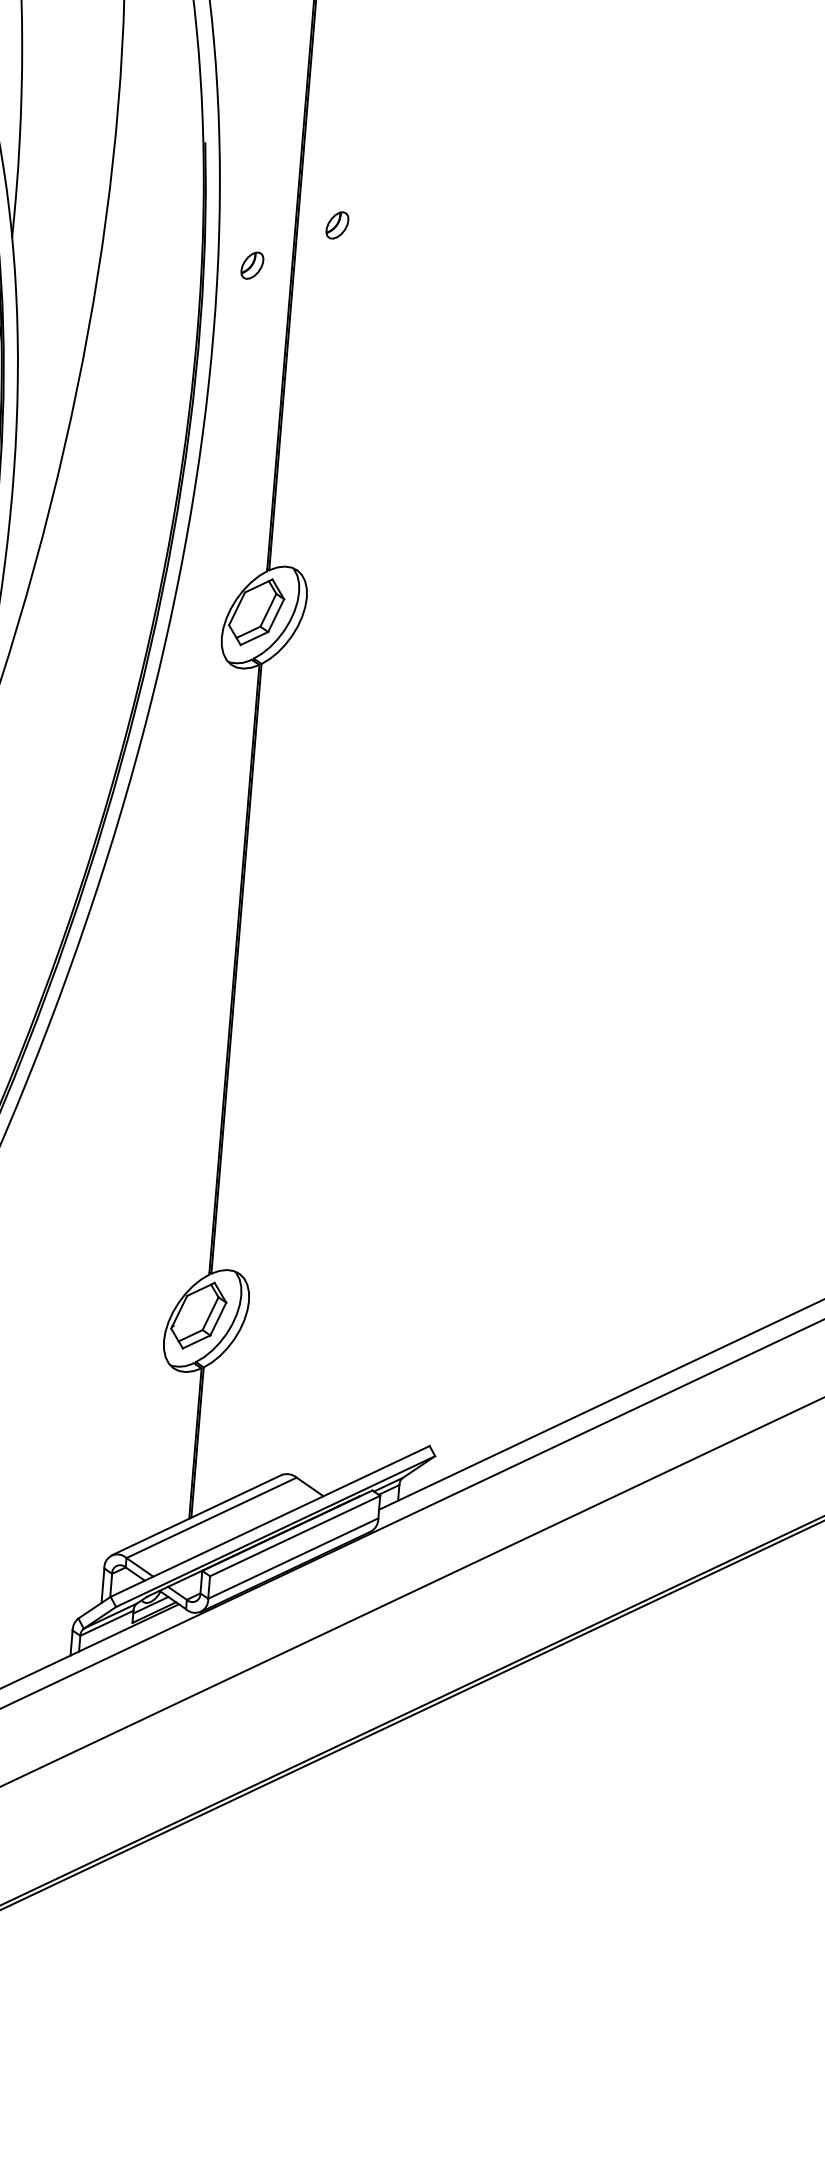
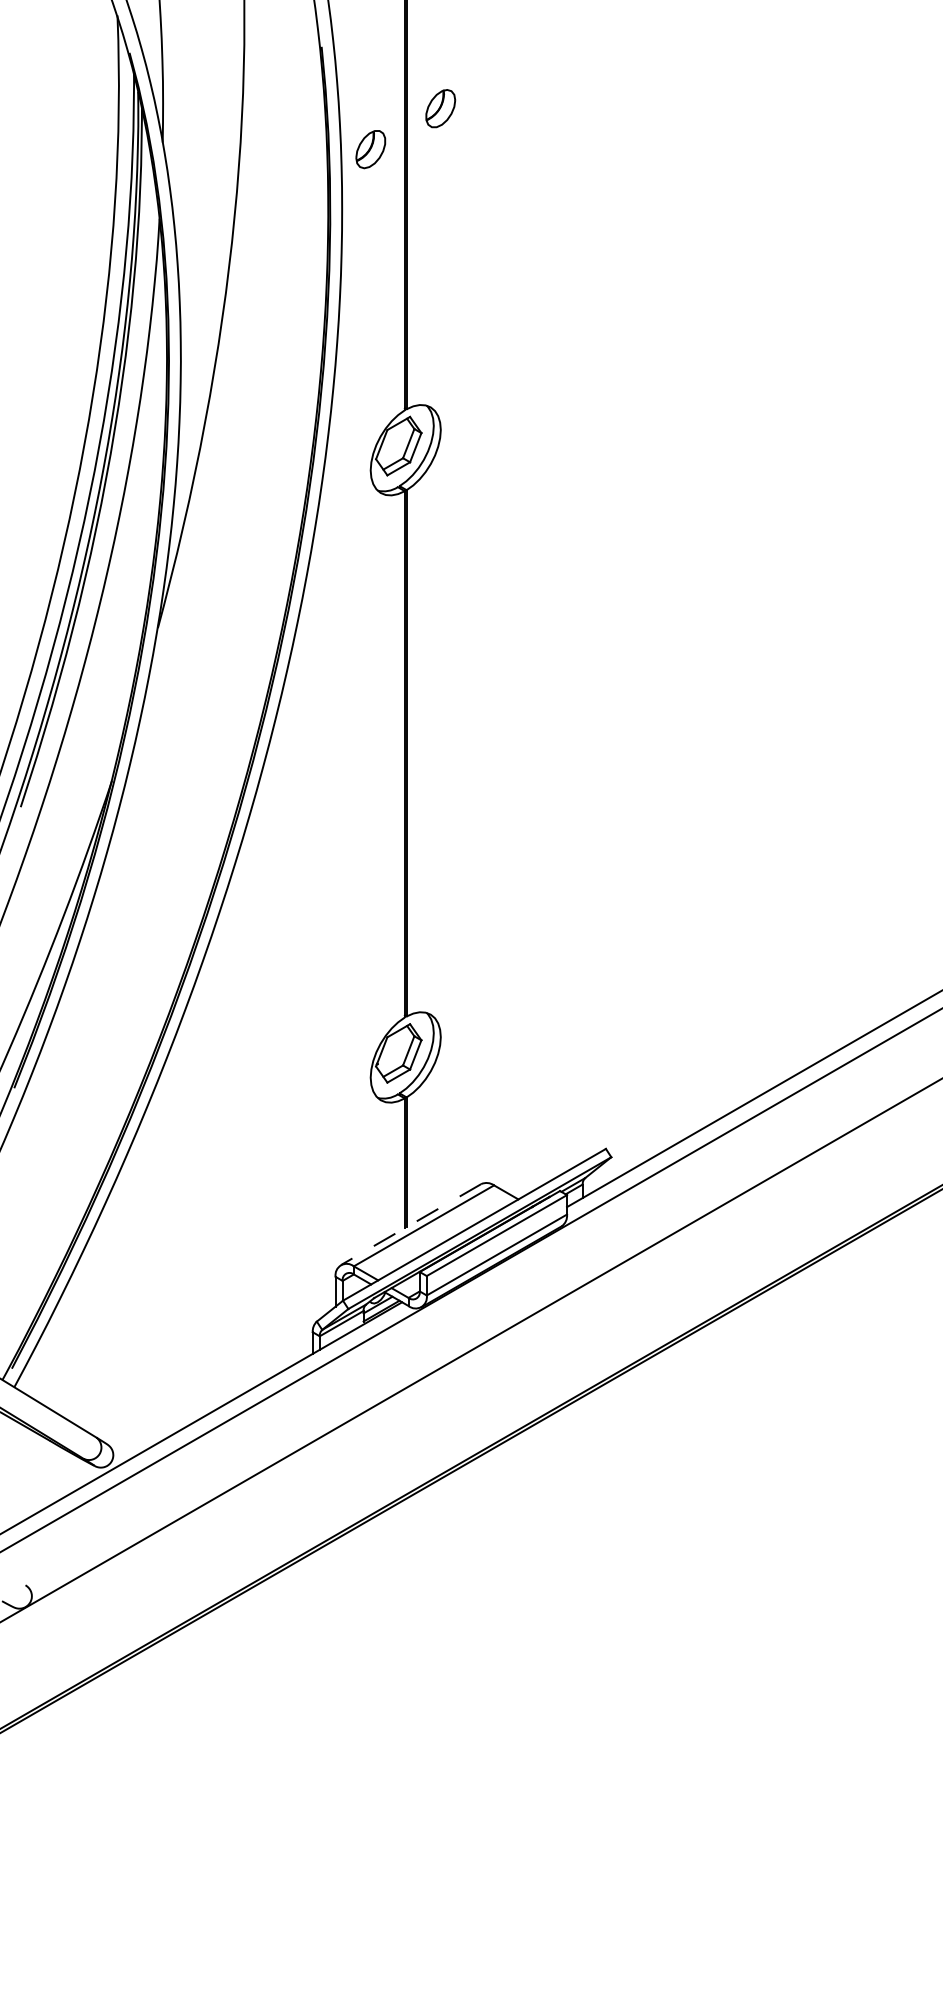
part: (337, 225) -> (440, 108), size x1.6
part: (252, 264) -> (370, 148), size x1.6
line: (197, 1515) -> (411, 1224), solid -> dashed

